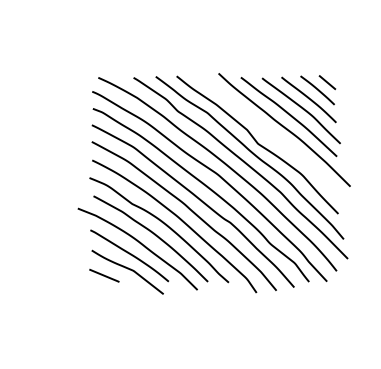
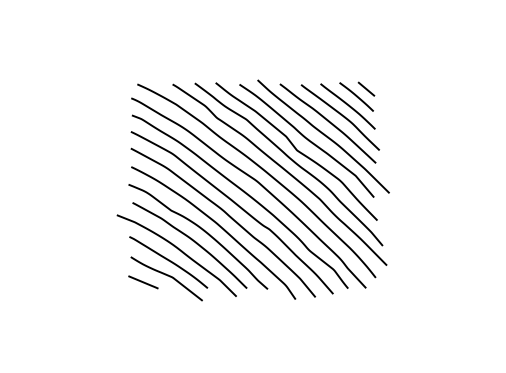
curve: (267, 132) -> (306, 139), added

